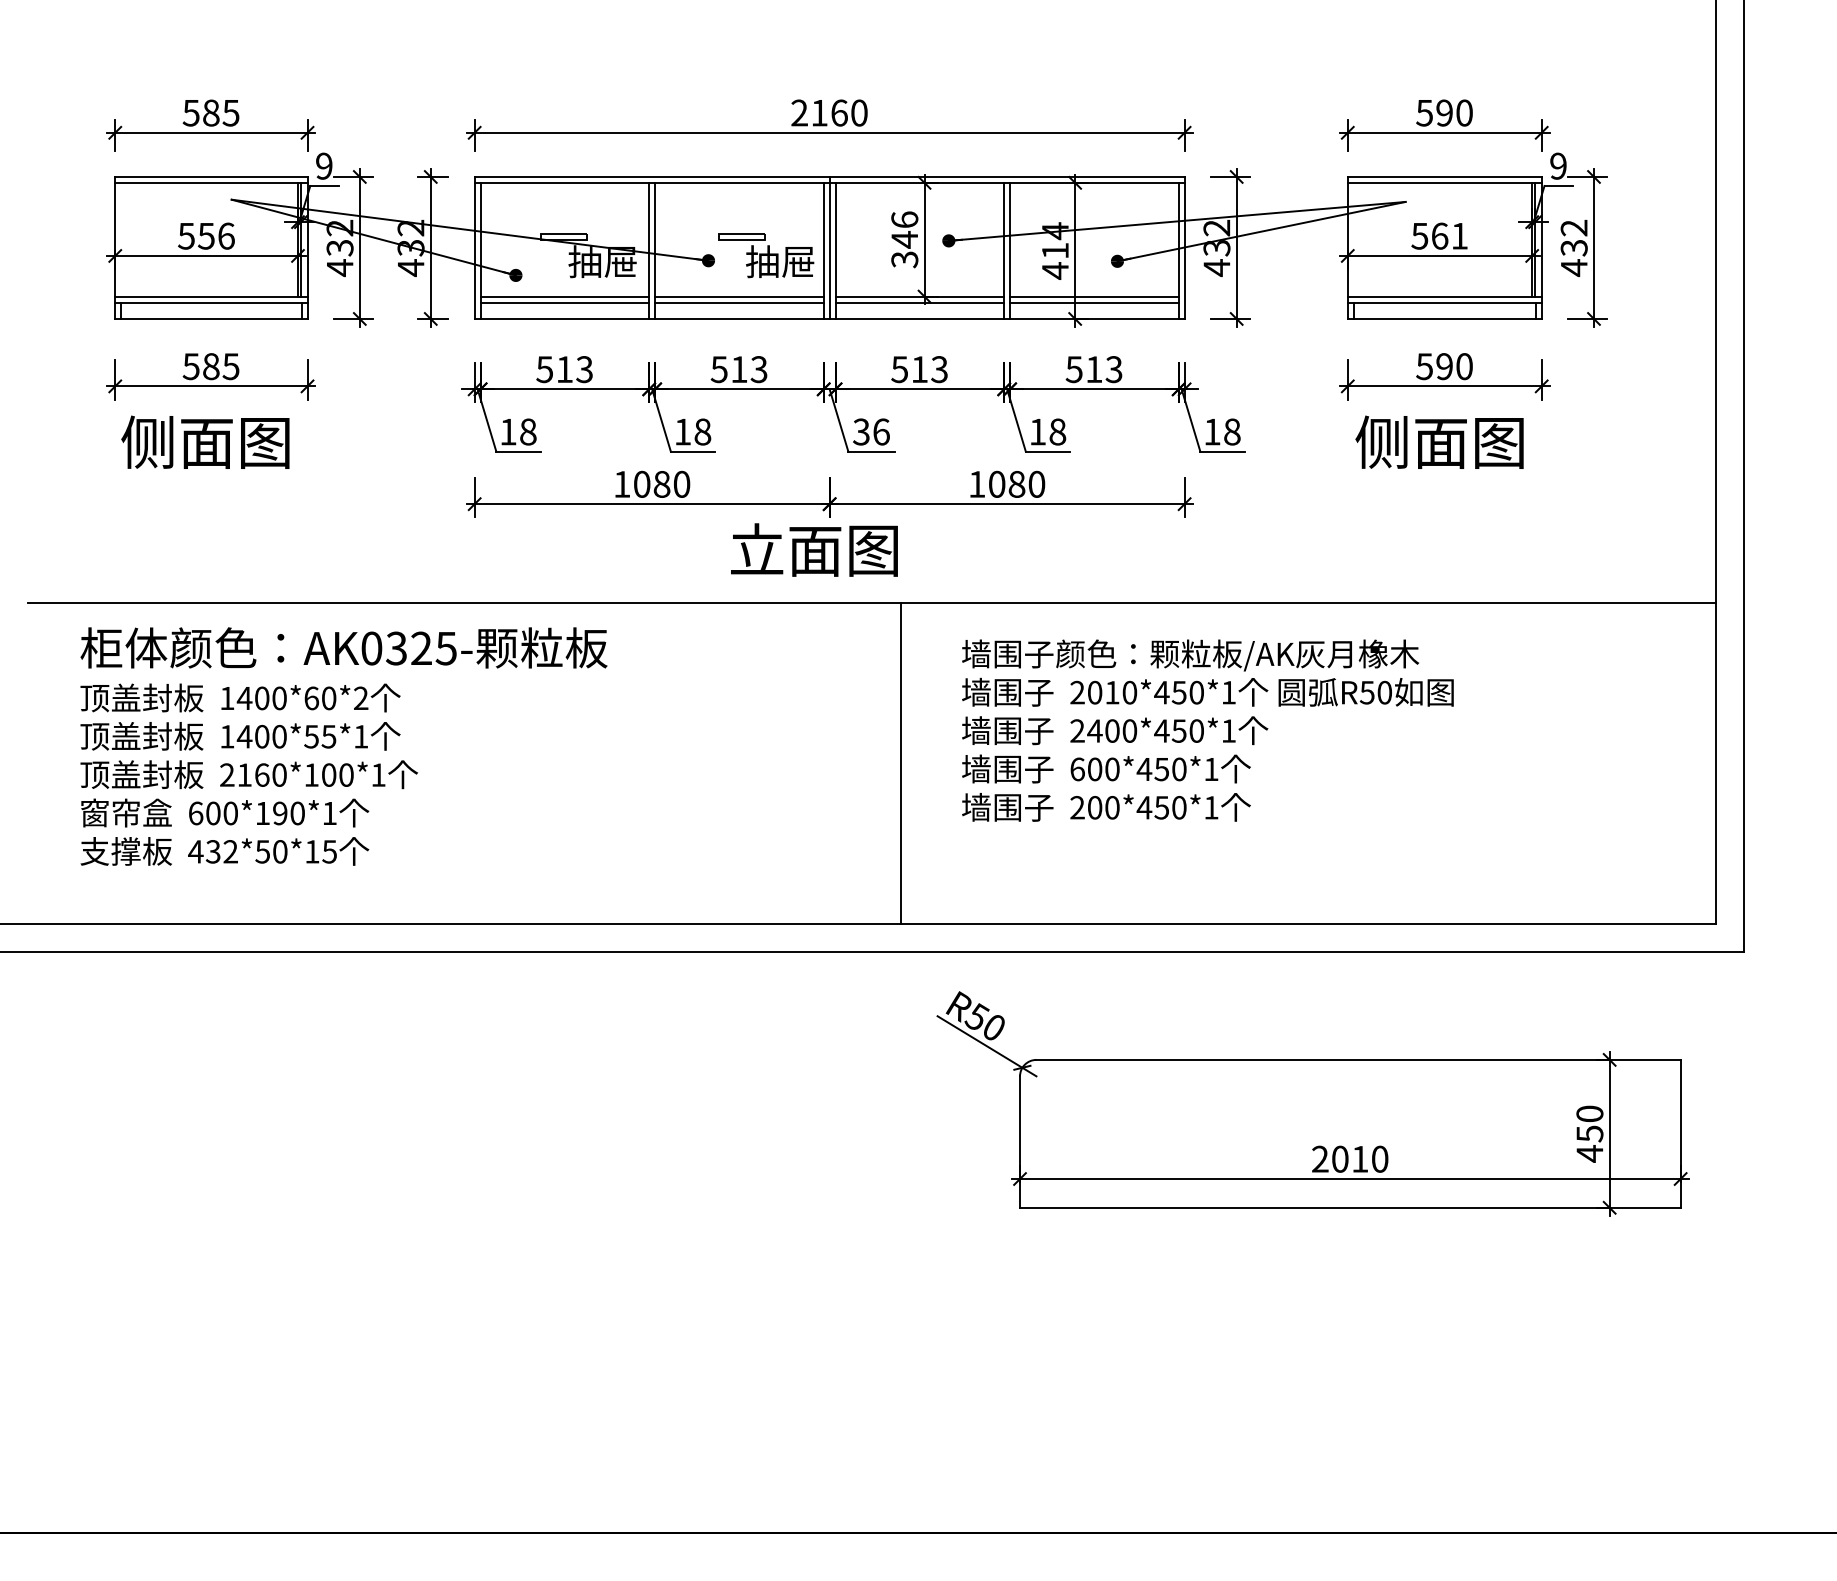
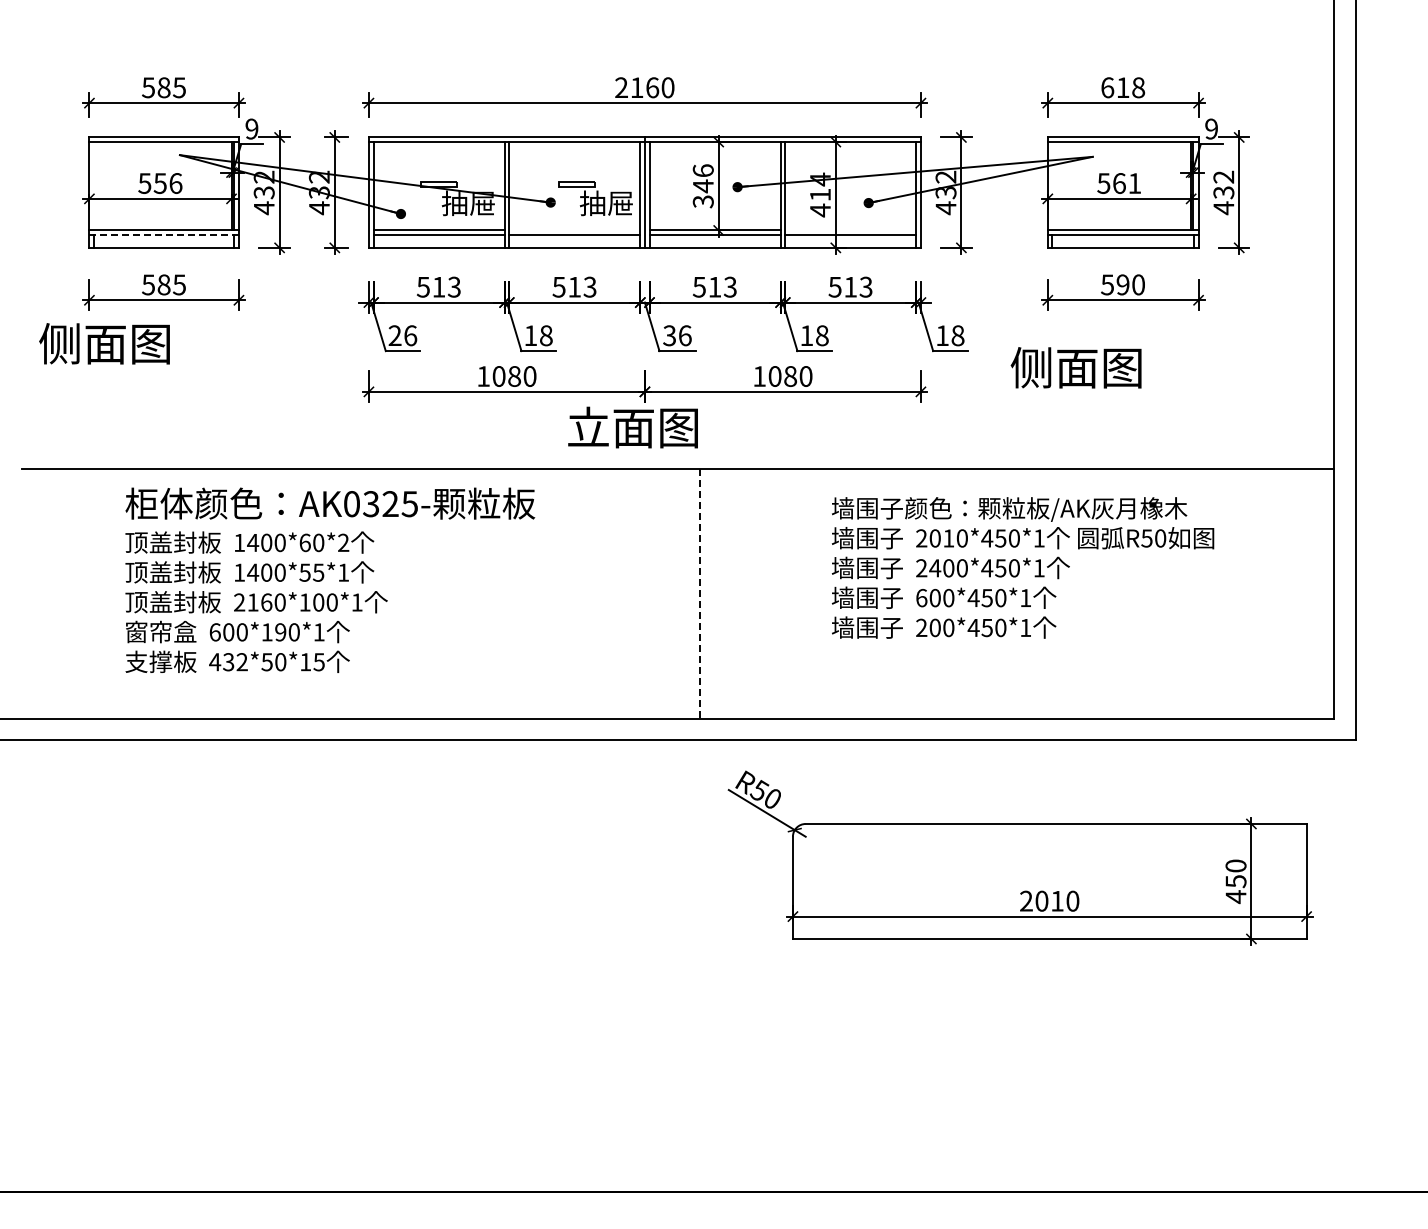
text: (1445, 112) -> (1123, 87), 590 -> 618
line: (739, 296) -> (574, 230), removed
line: (1094, 296) -> (850, 230), removed
line: (211, 303) -> (164, 235), solid -> dashed
text: (517, 431) -> (402, 335), 18 -> 26
text: (205, 441) -> (104, 343), moved
text: (1438, 441) -> (1075, 367), moved
text: (1208, 730) -> (1023, 567), moved
text: (344, 745) -> (330, 579), moved
line: (901, 763) -> (700, 593), solid -> dashed

